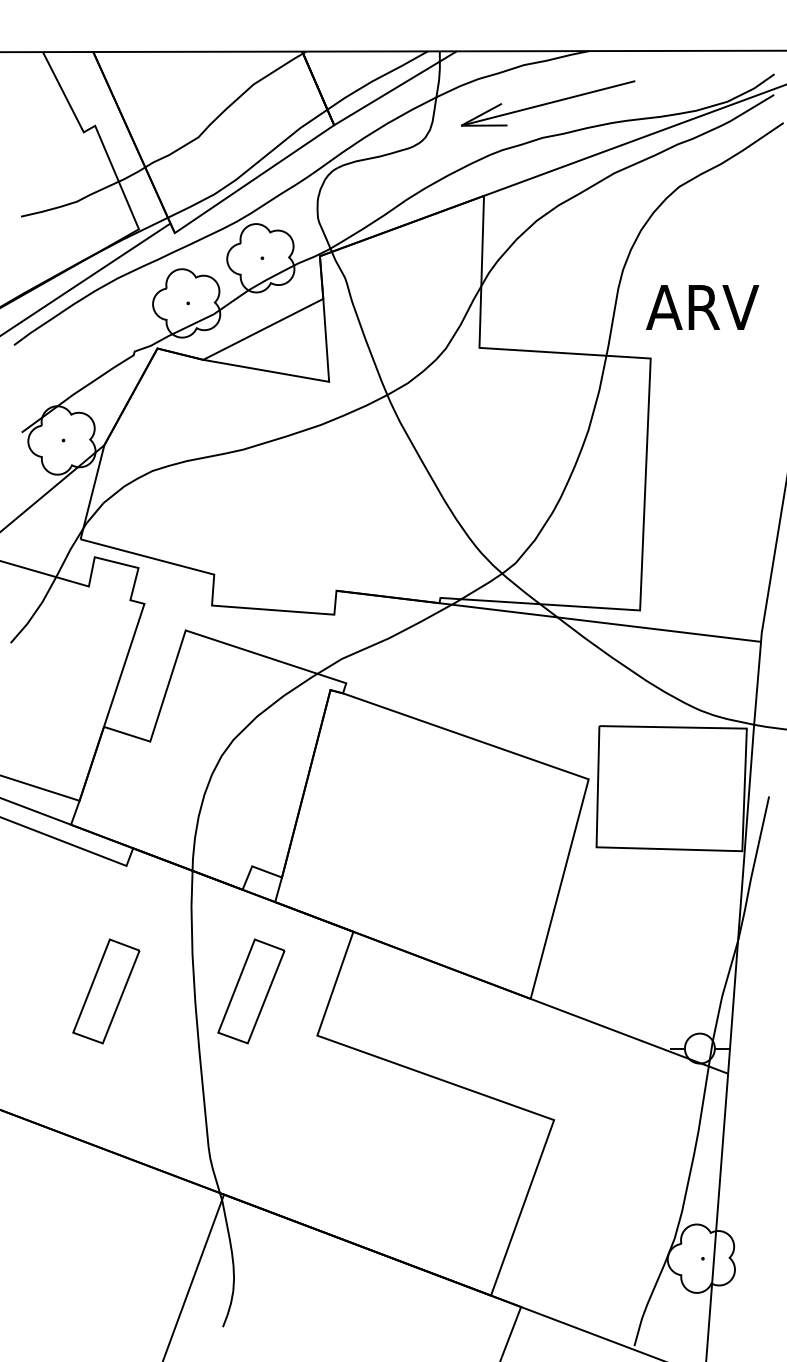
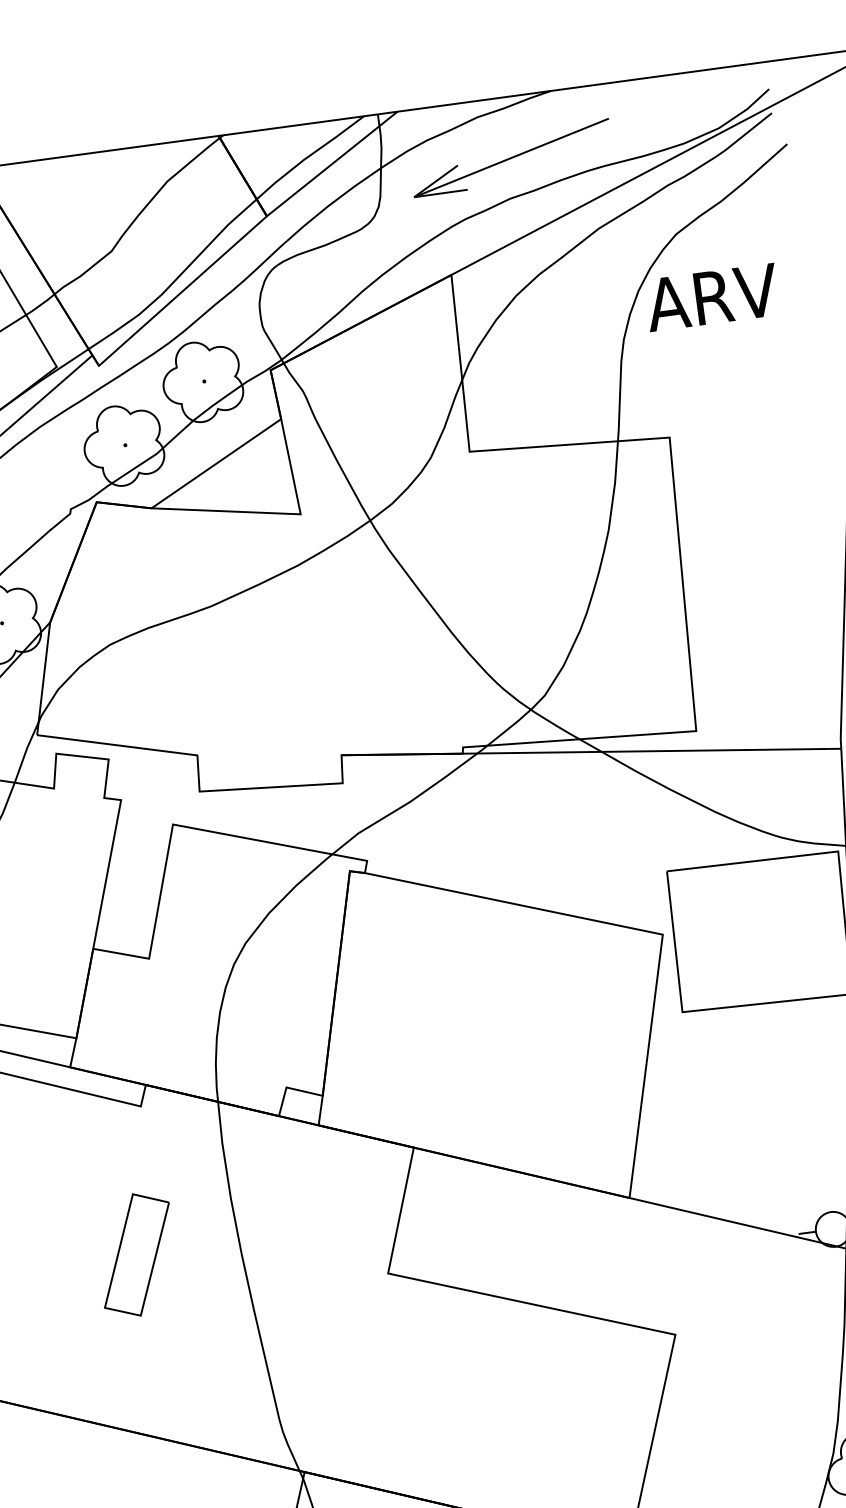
text: (702, 307) -> (712, 297), moved
part: (251, 991) -> (305, 1232), removed

